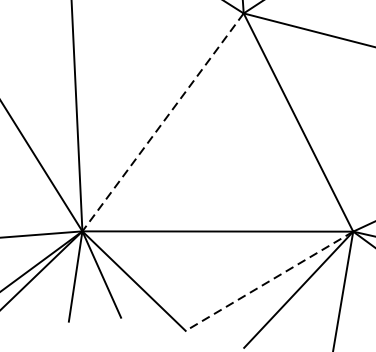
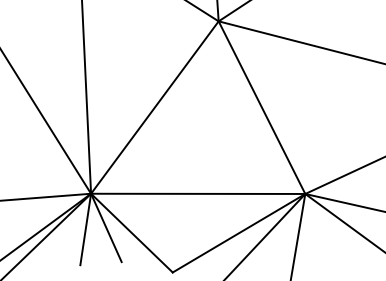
line: (162, 122) -> (154, 107), dashed -> solid
line: (268, 281) -> (238, 233), dashed -> solid

